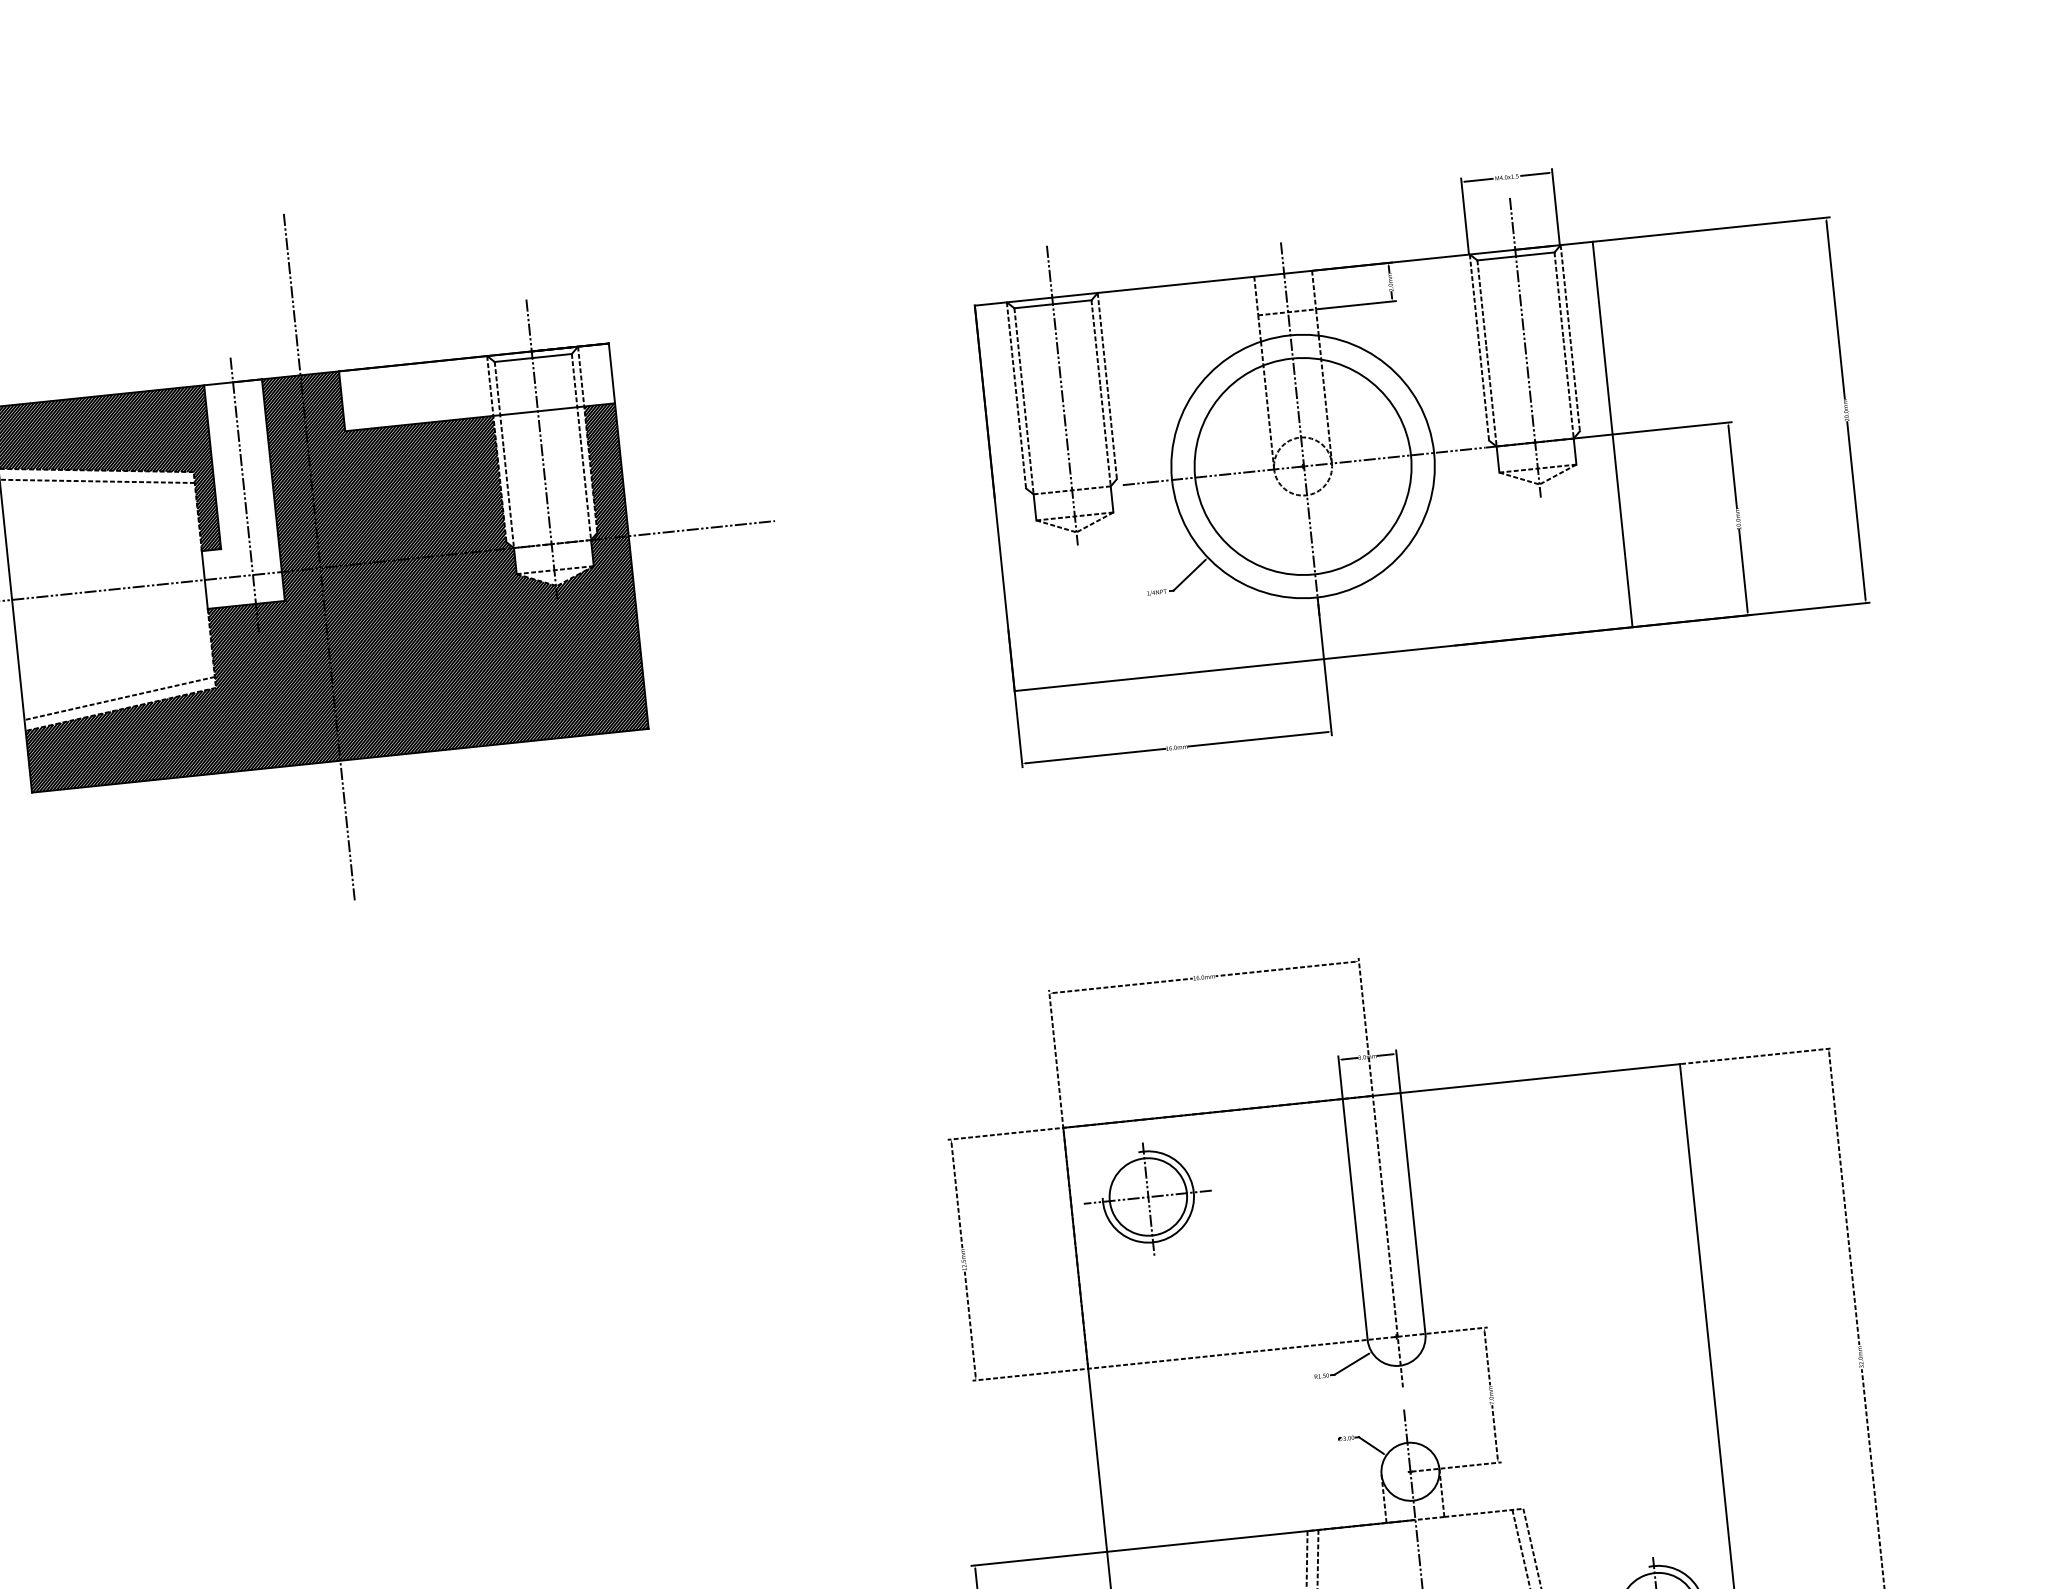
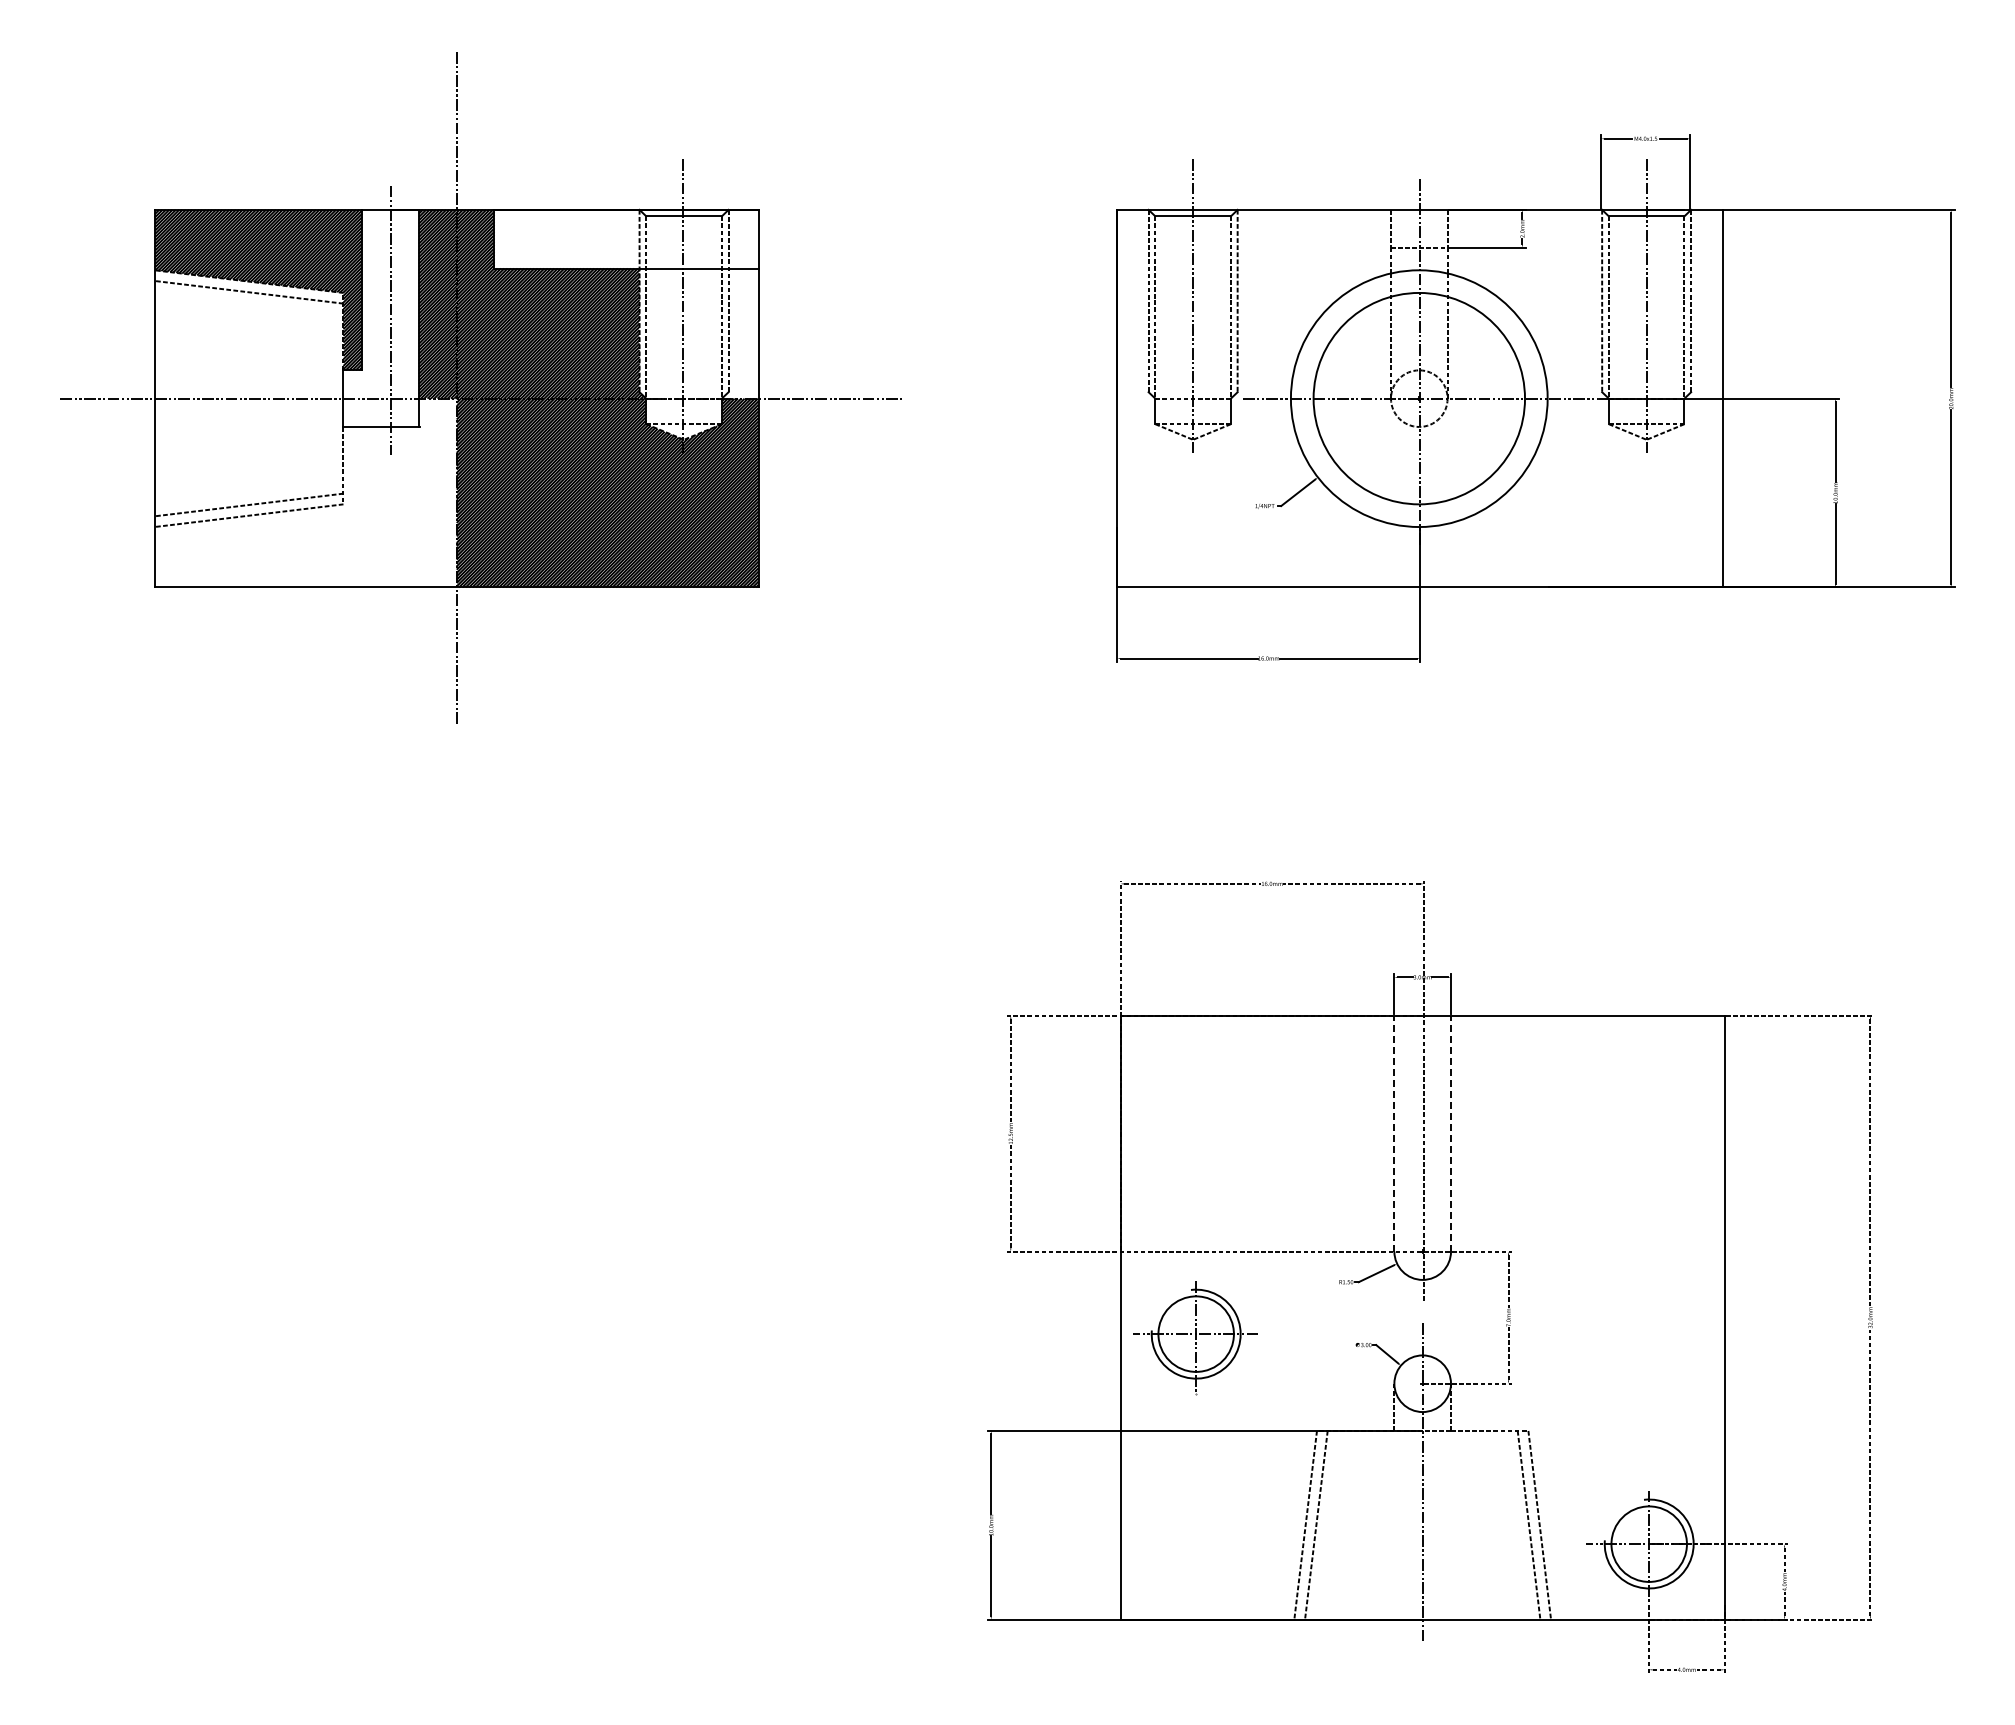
hatch: (604, 471) -> (741, 333), removed
hatch: (175, 679) -> (305, 492), removed
part: (1147, 1199) -> (1195, 1336), moved
line: (1413, 1213) -> (1451, 1133), solid -> dashed
line: (1355, 1219) -> (1394, 1133), solid -> dashed

